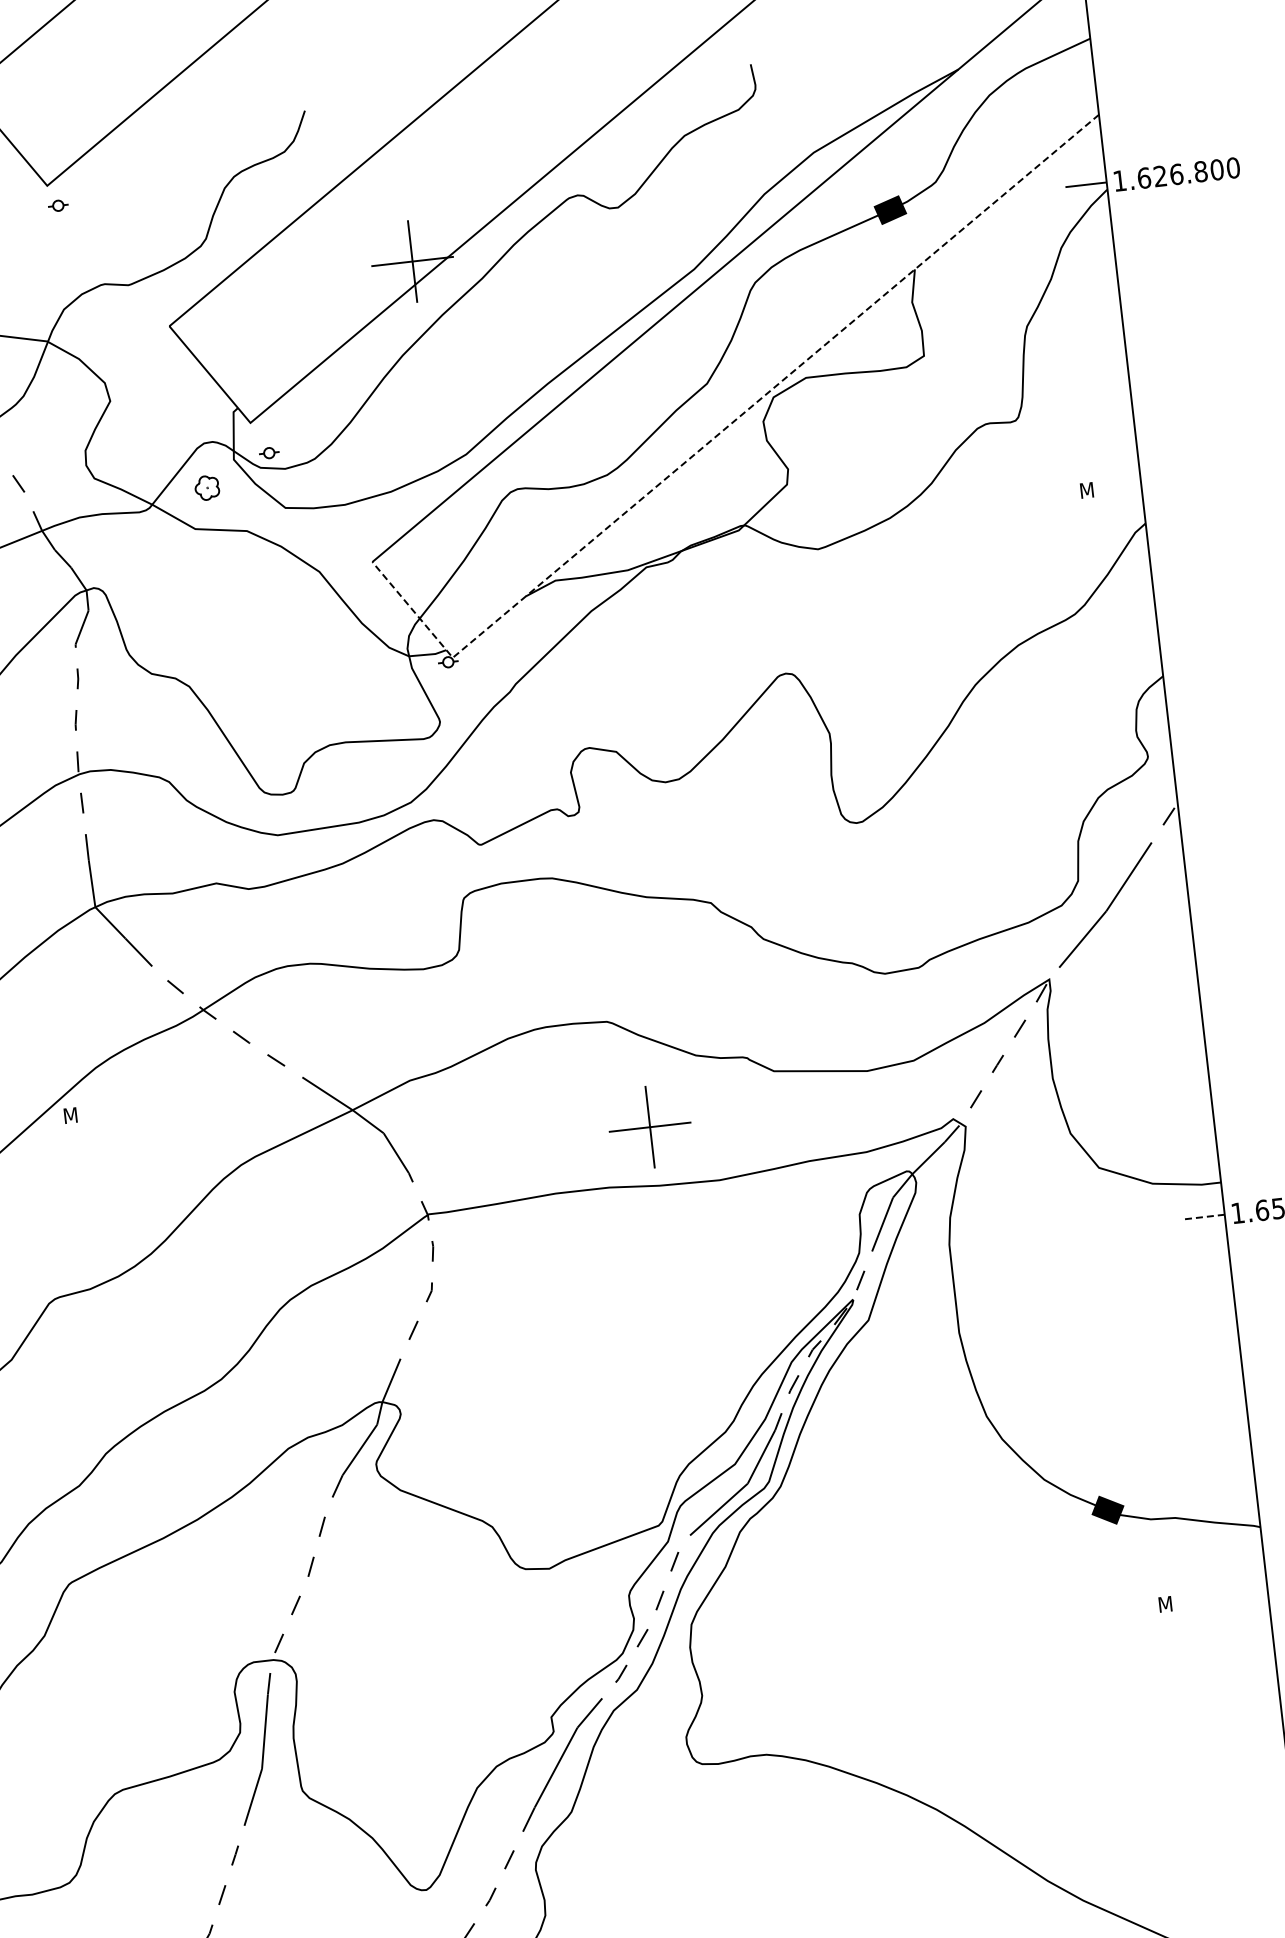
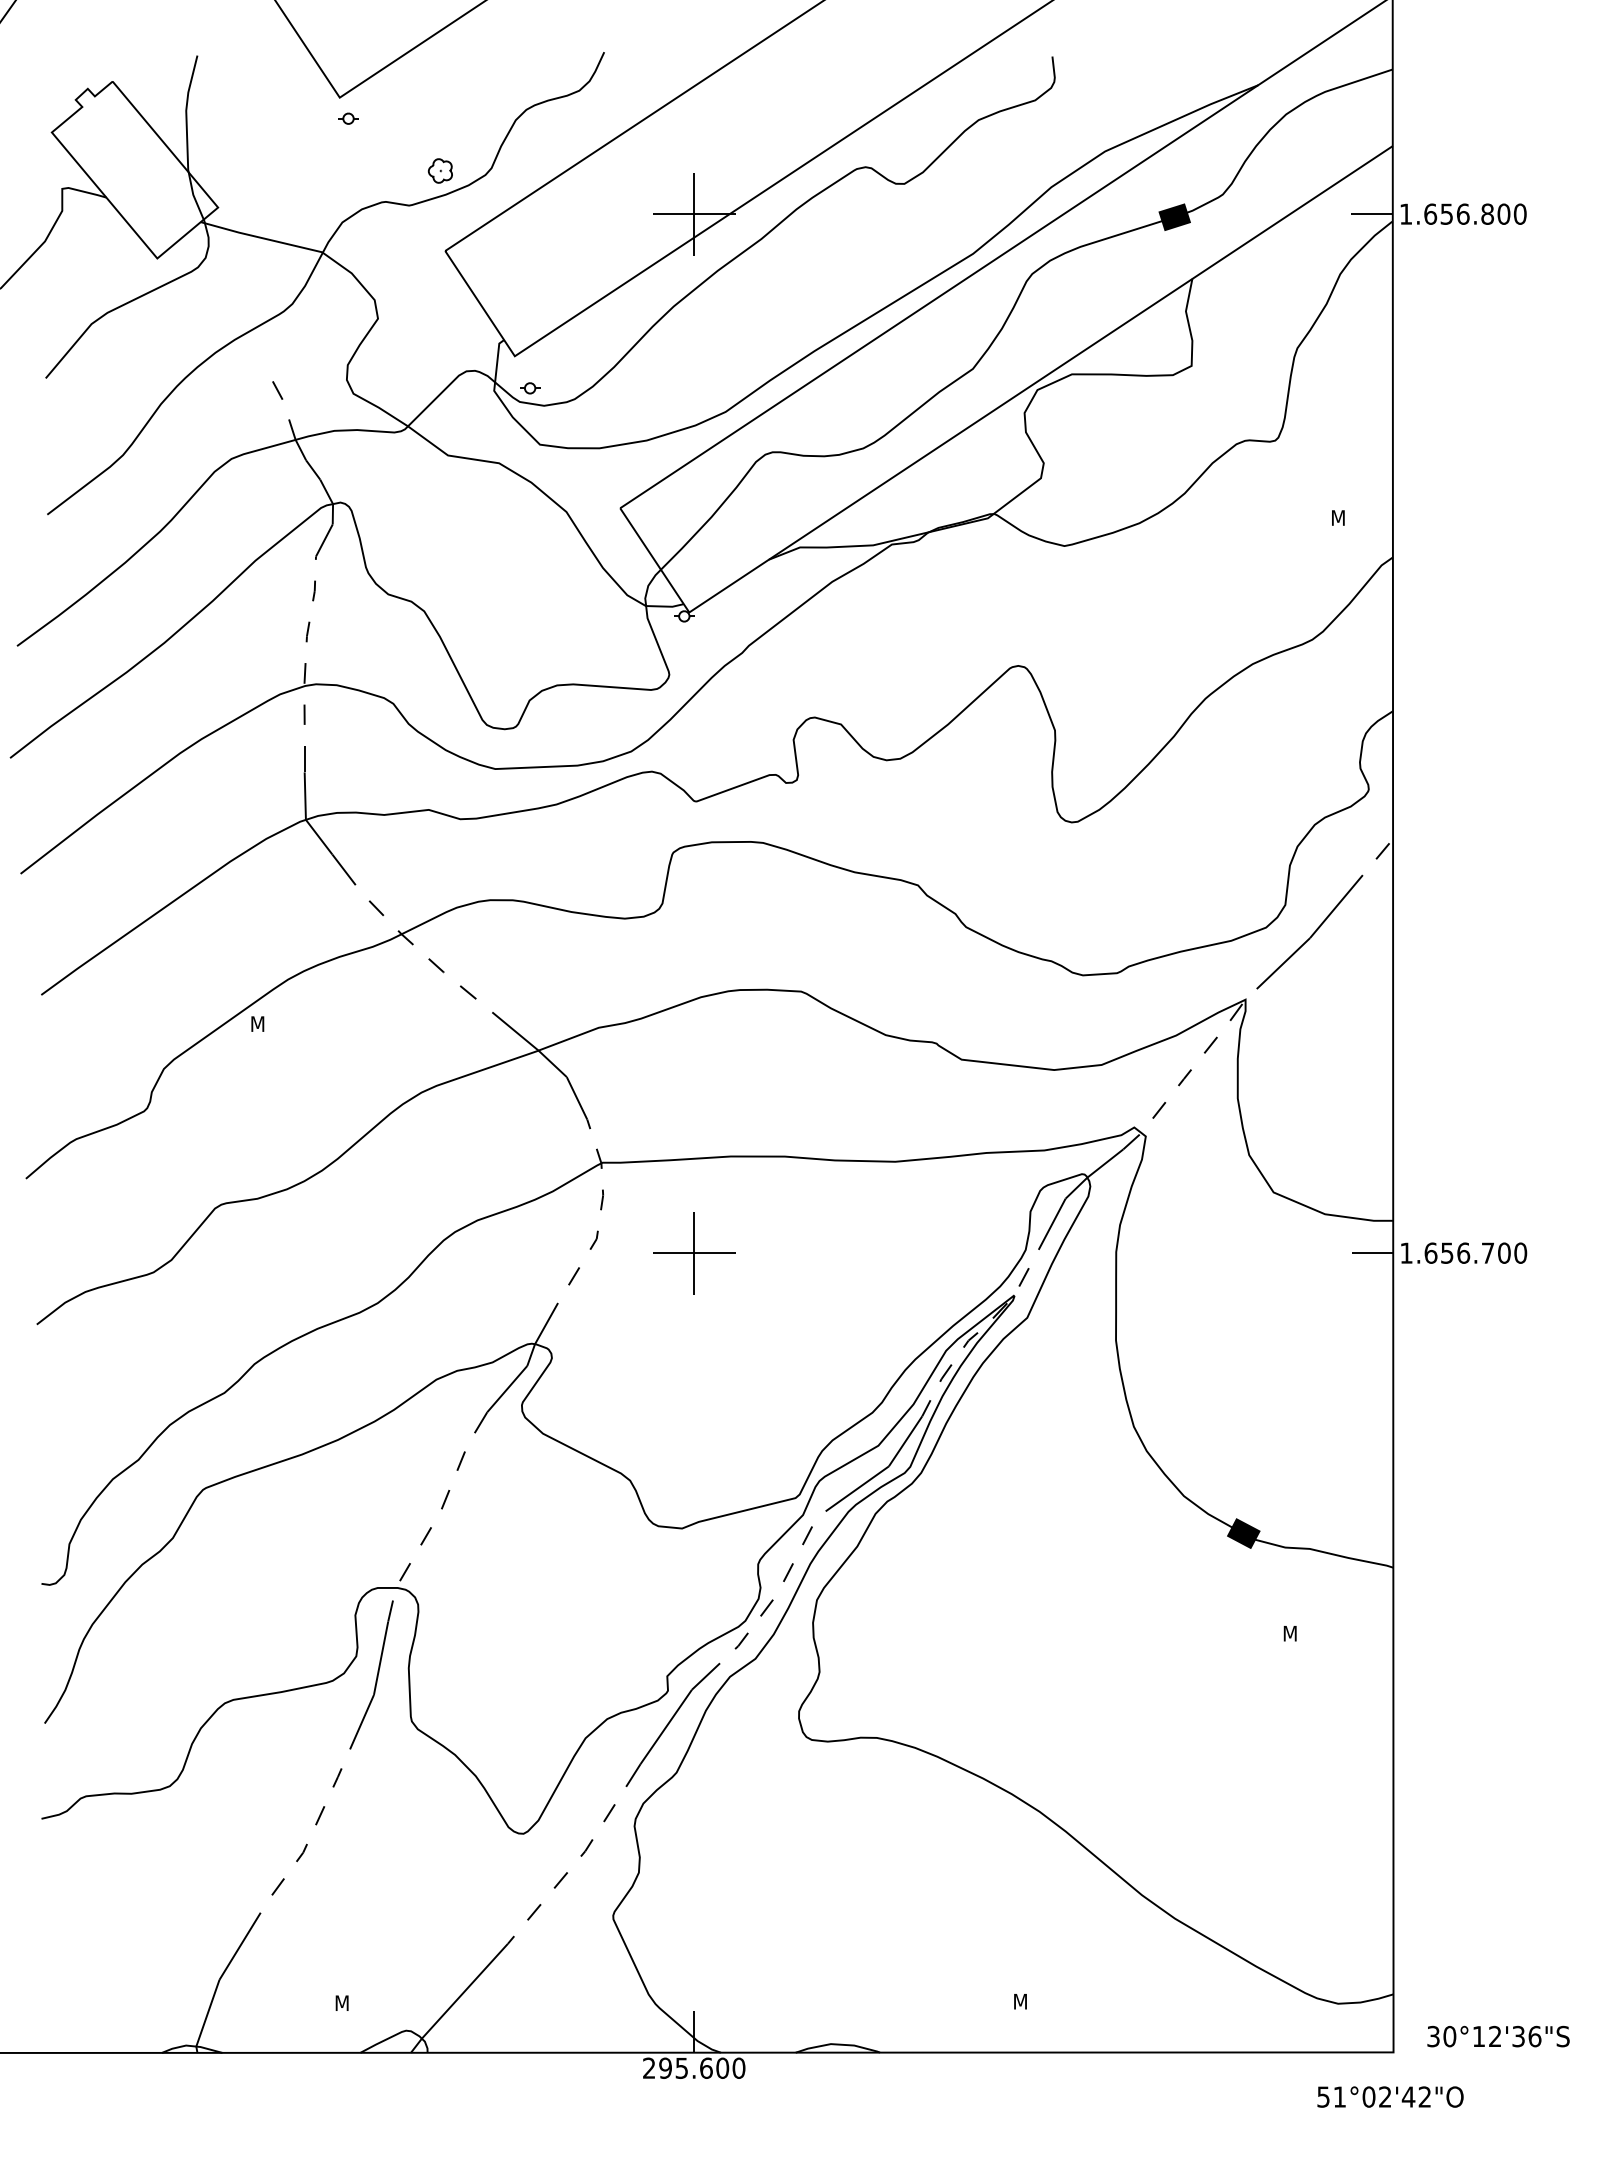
text: (1159, 175) -> (1446, 213), 1.626.800 -> 1.656.800
line: (727, 427) -> (988, 414), dashed -> solid
part: (206, 487) -> (439, 170), moved
part: (650, 1127) -> (694, 1253), moved
line: (1204, 1217) -> (1372, 1253), dashed -> solid

